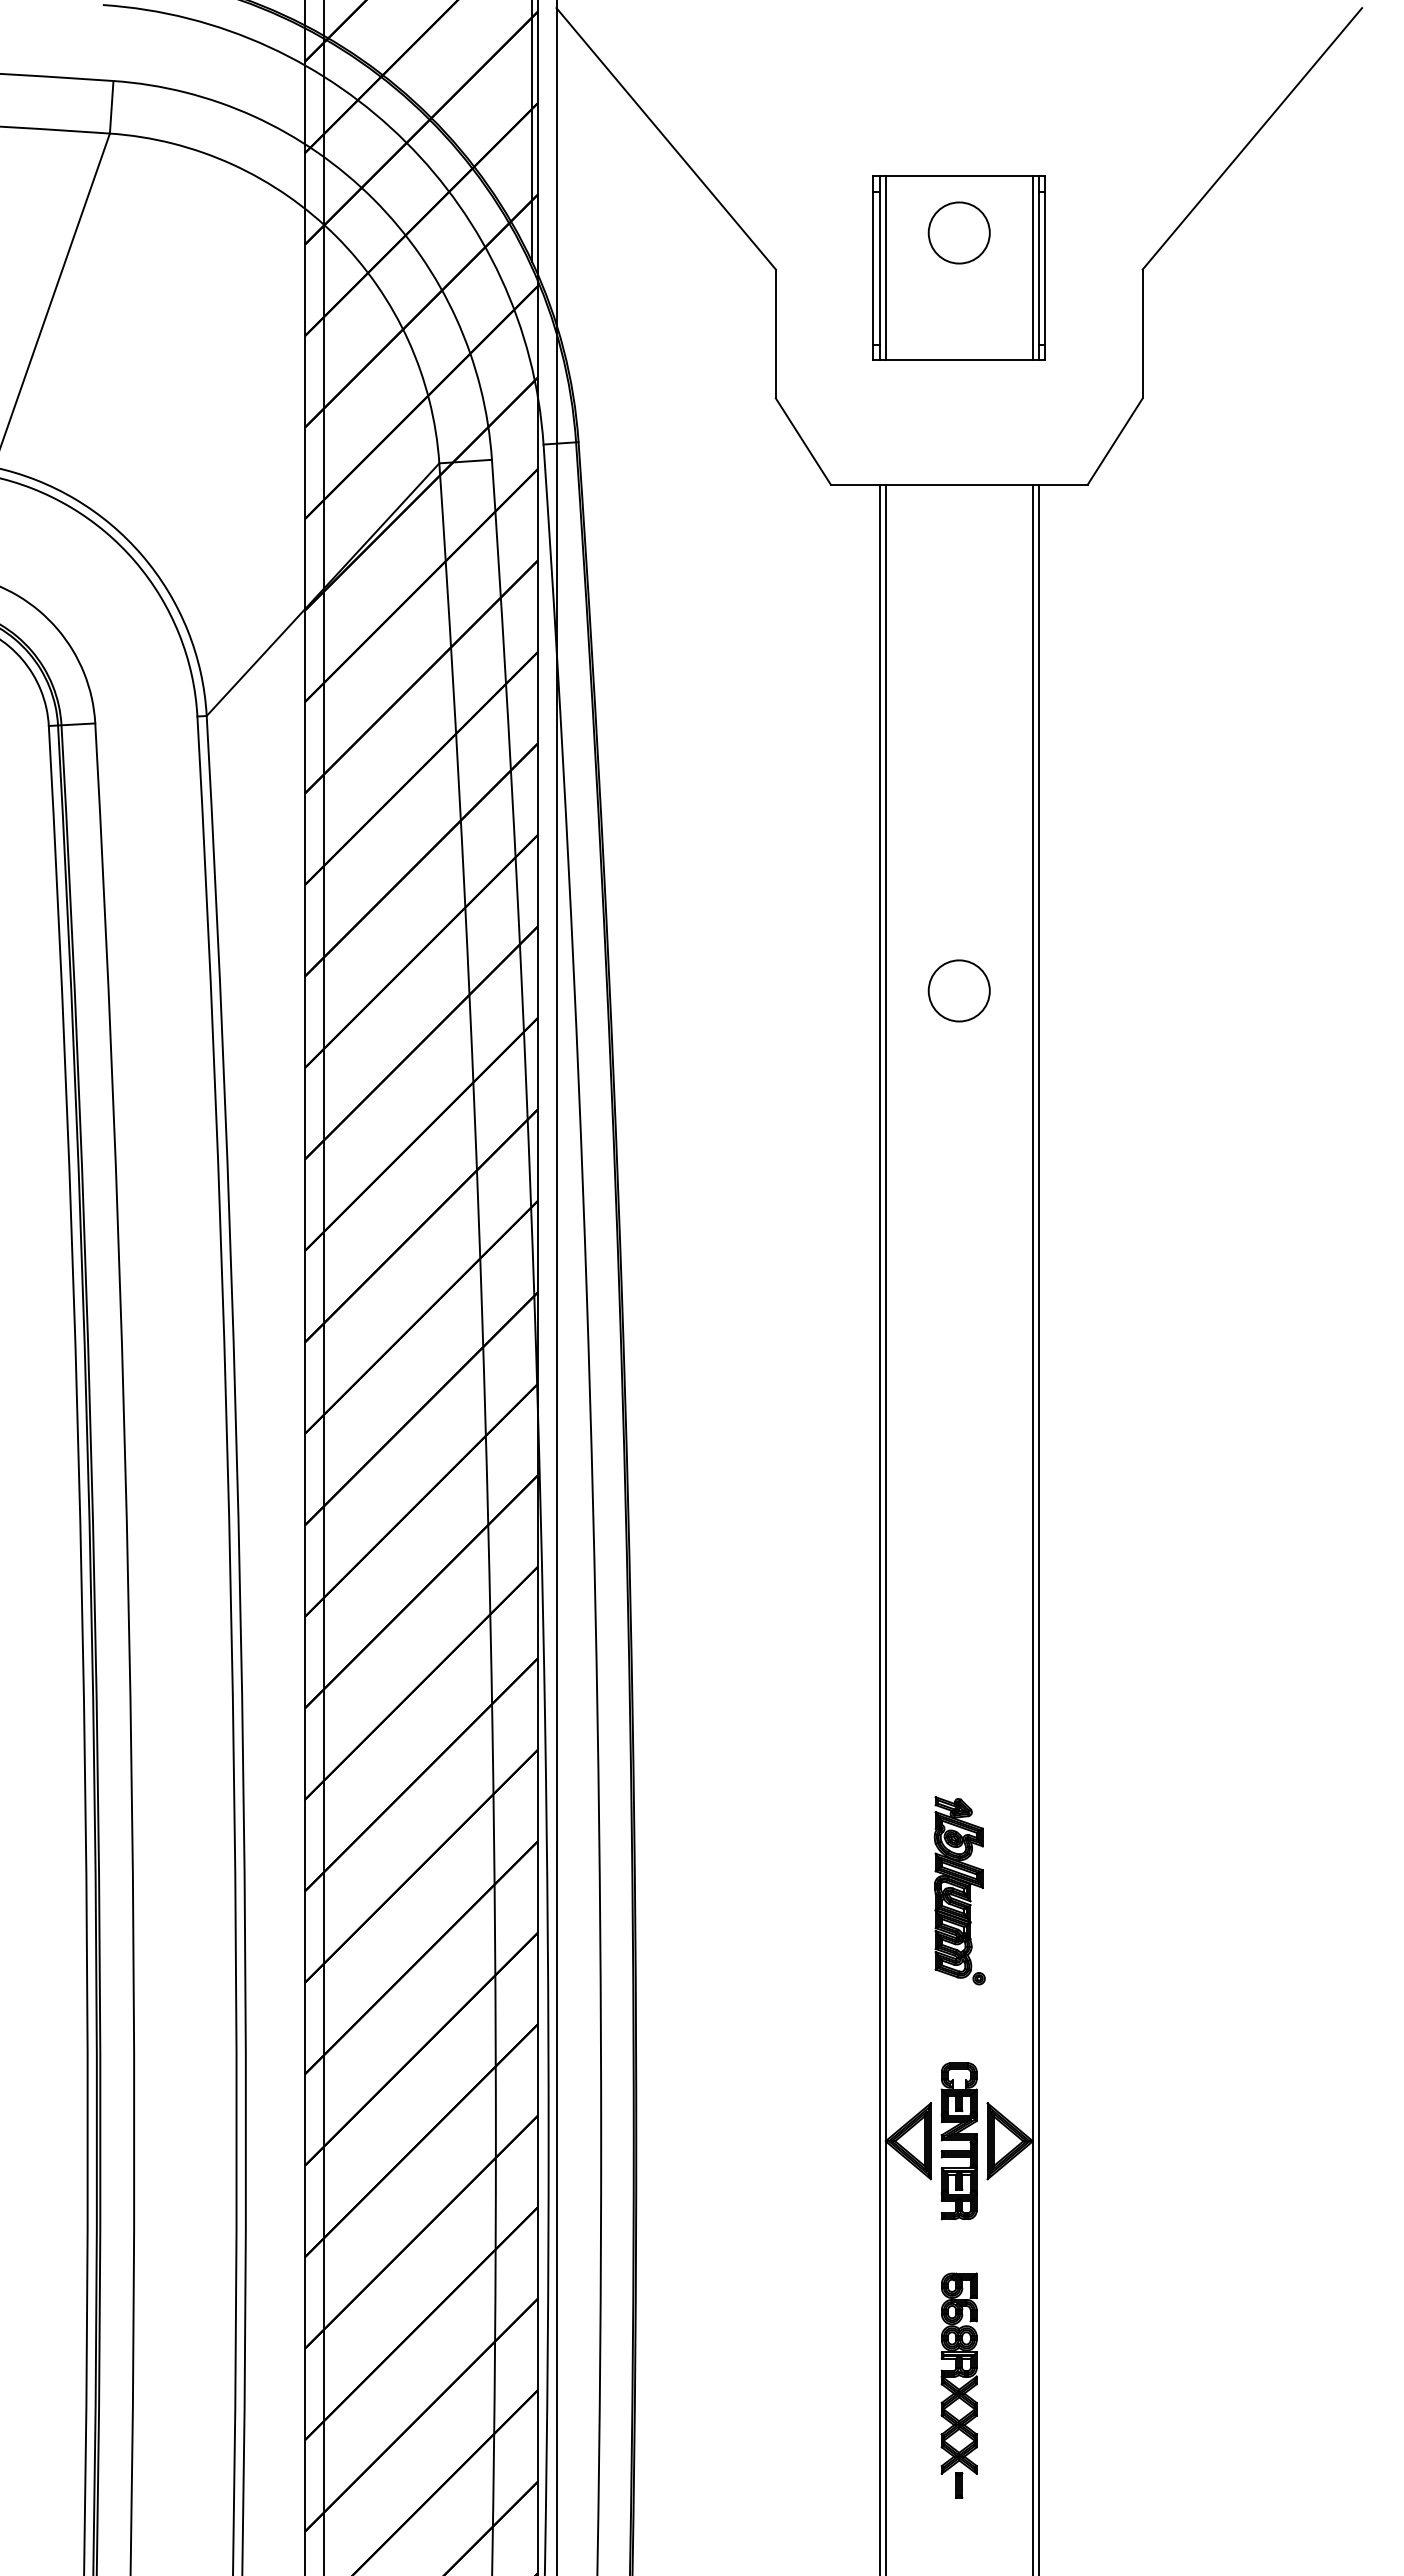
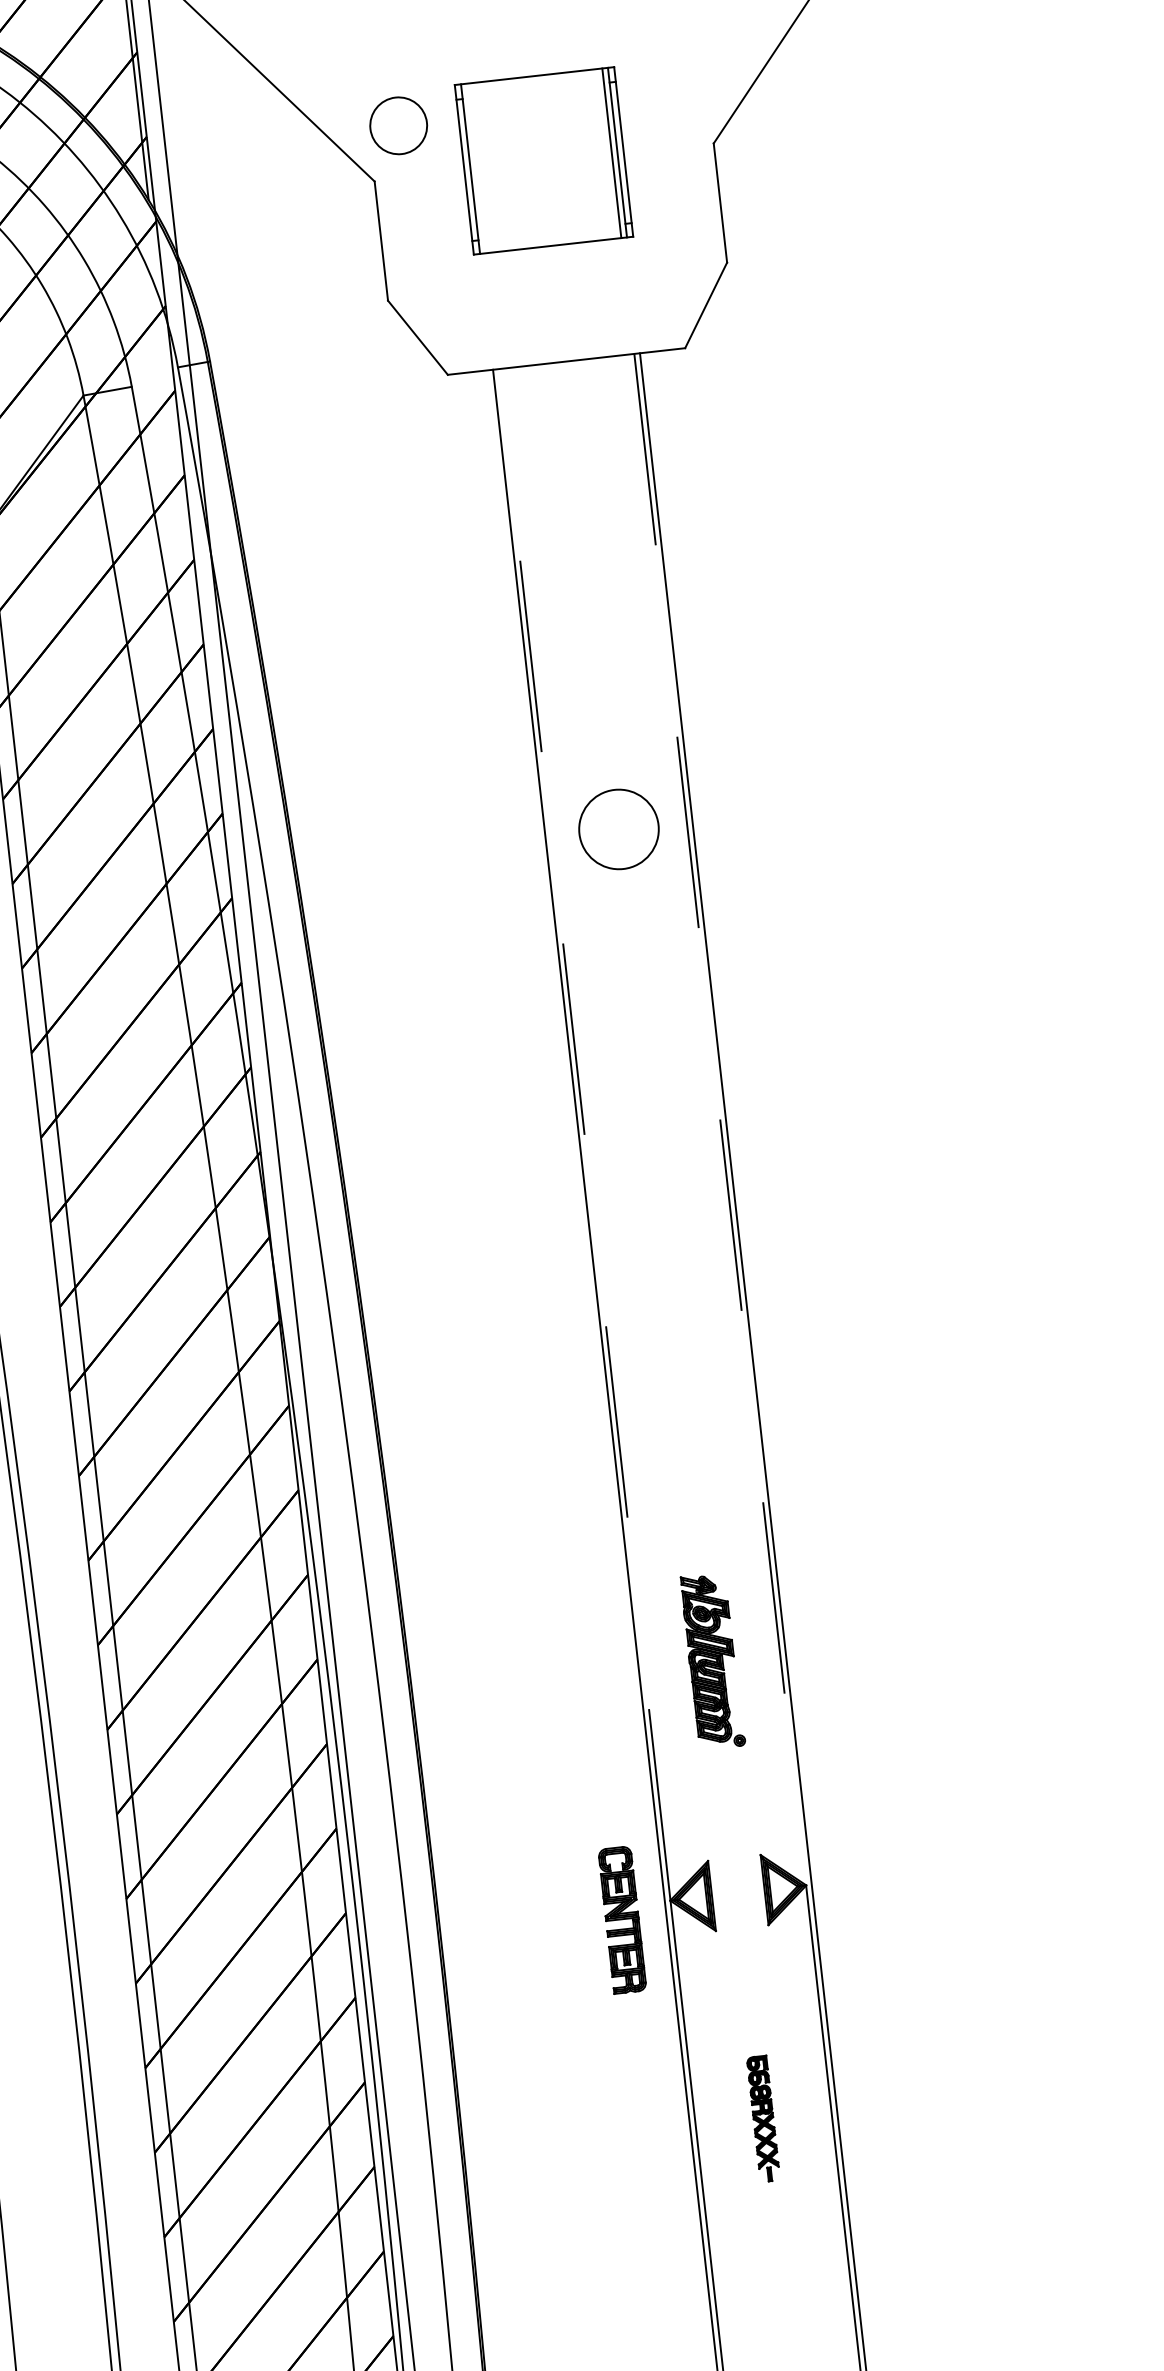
circle: (958, 232) -> (397, 125), moved
line: (885, 267) -> (475, 168), removed
circle: (958, 990) -> (618, 829), size x1.4
line: (885, 1312) -> (584, 1134), solid -> dashed
line: (1032, 1313) -> (720, 1120), solid -> dashed
part: (958, 2141) -> (621, 1920), moved
part: (958, 2385) -> (762, 2118), size x0.6

